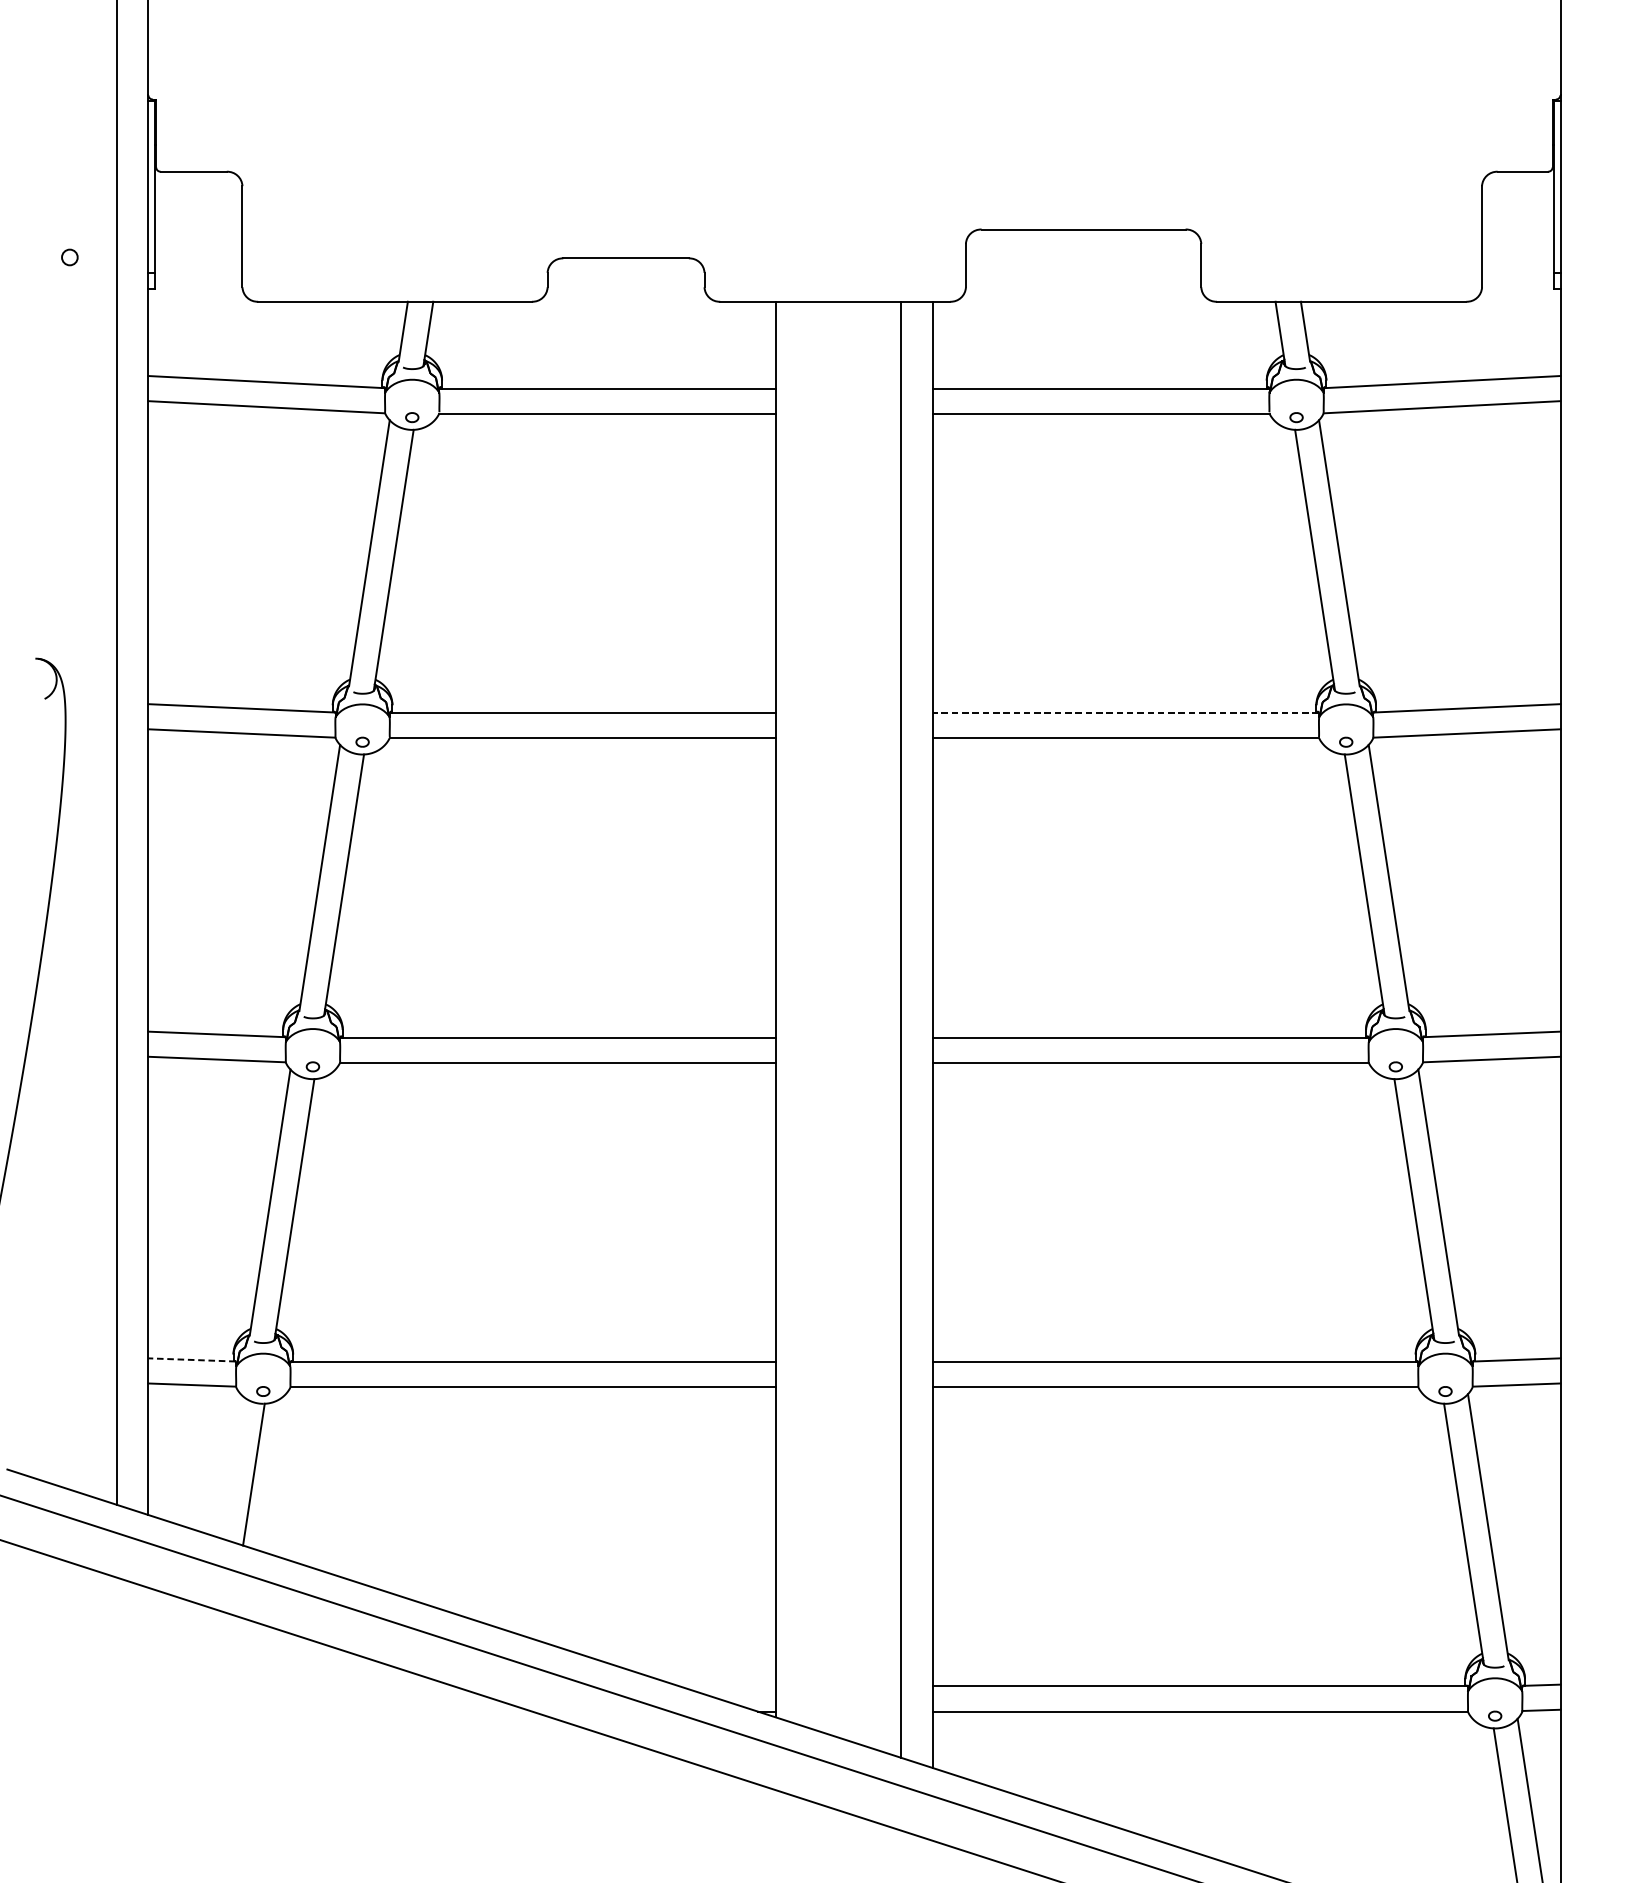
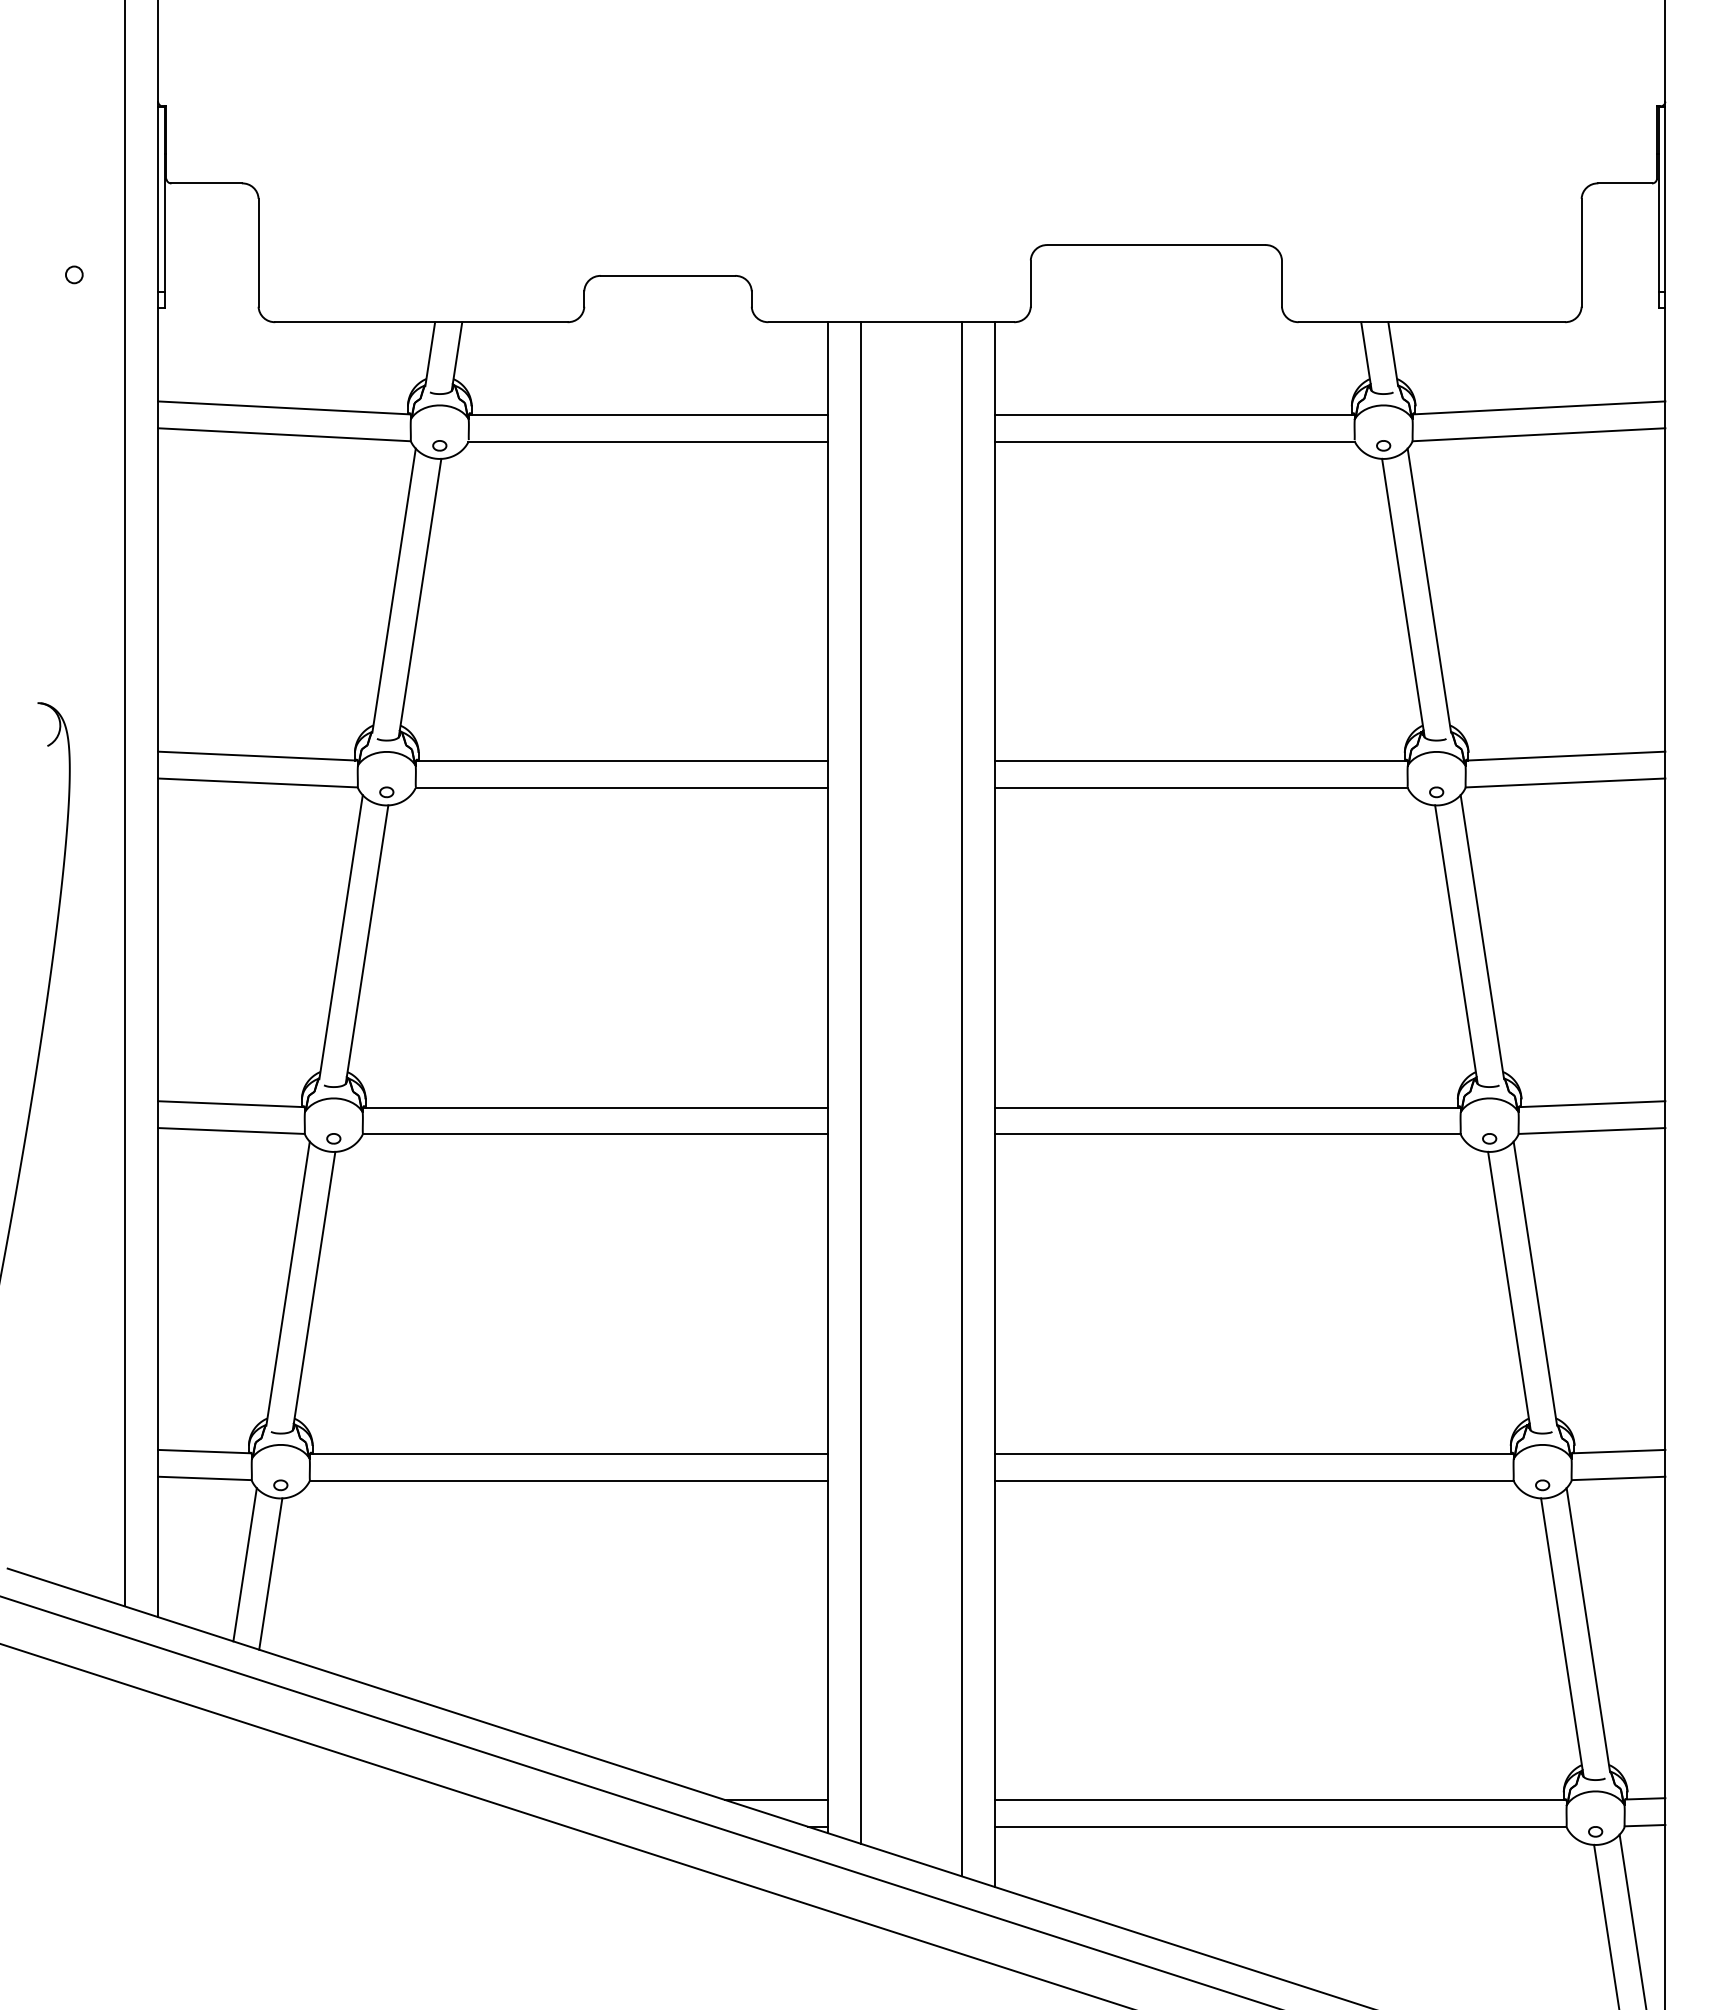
line: (1125, 713) -> (1201, 761), dashed -> solid
line: (807, 1014) -> (861, 1082), added
line: (191, 1359) -> (204, 1451), dashed -> solid
line: (229, 1465) -> (244, 1564), added
line: (727, 1686) -> (776, 1800), added

